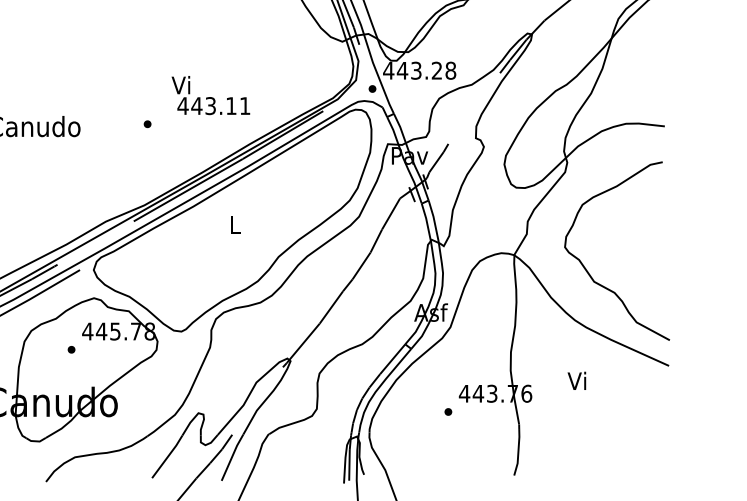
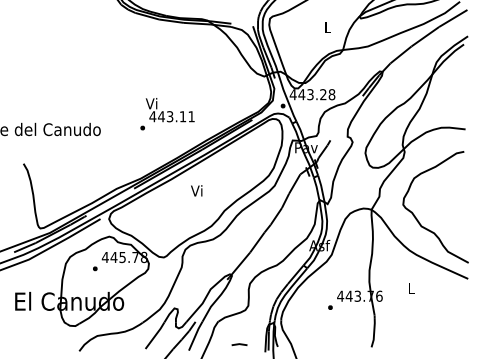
text: (209, 96) -> (169, 110), moved
text: (233, 224) -> (196, 190), L -> Vi
text: (576, 379) -> (410, 287), Vi -> L
line: (302, 470) -> (239, 344), added

